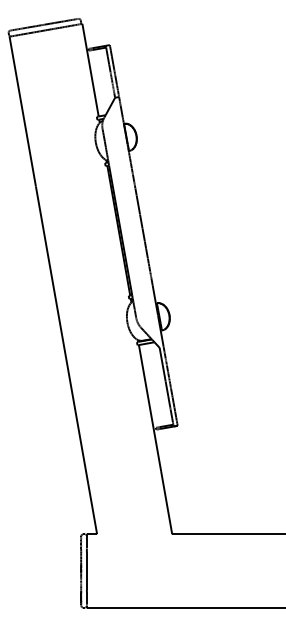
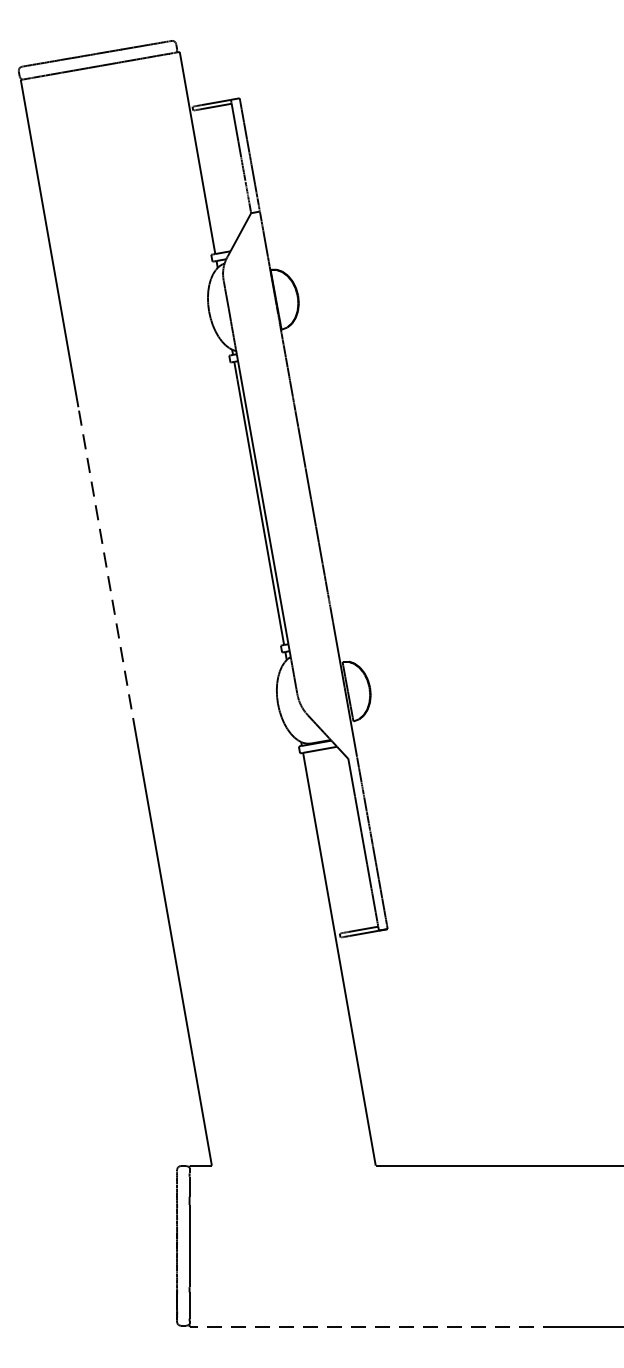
line: (49, 261) -> (107, 570), solid -> dashed
line: (170, 608) -> (372, 1327), solid -> dashed

